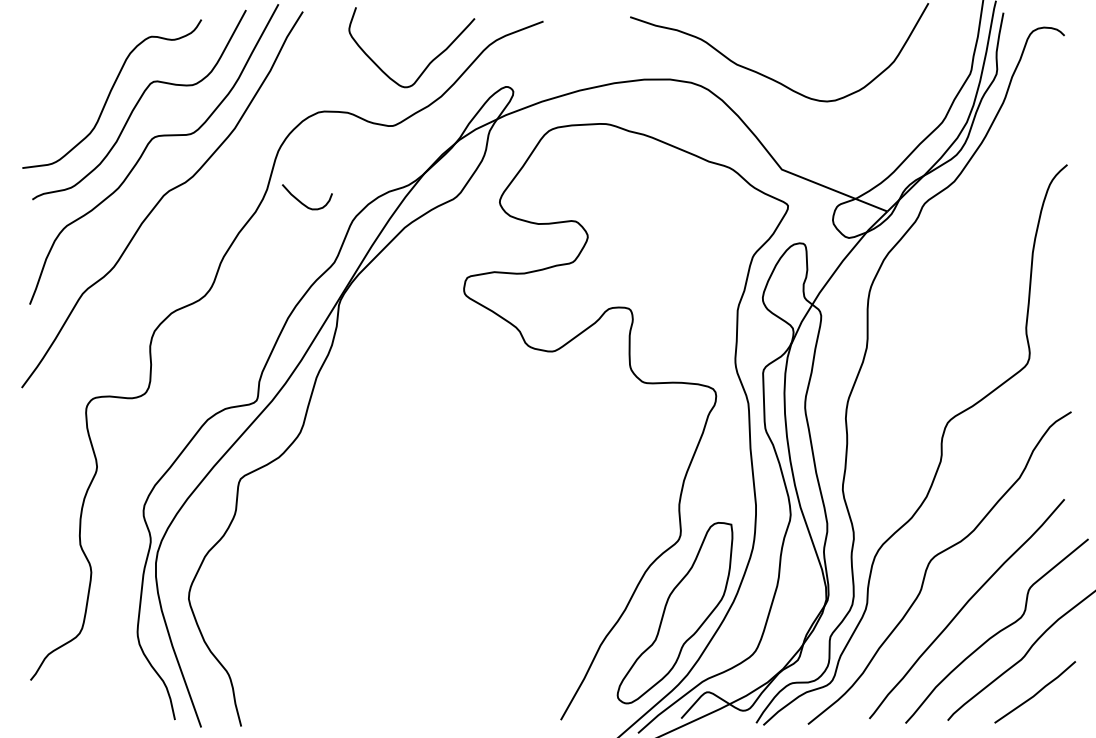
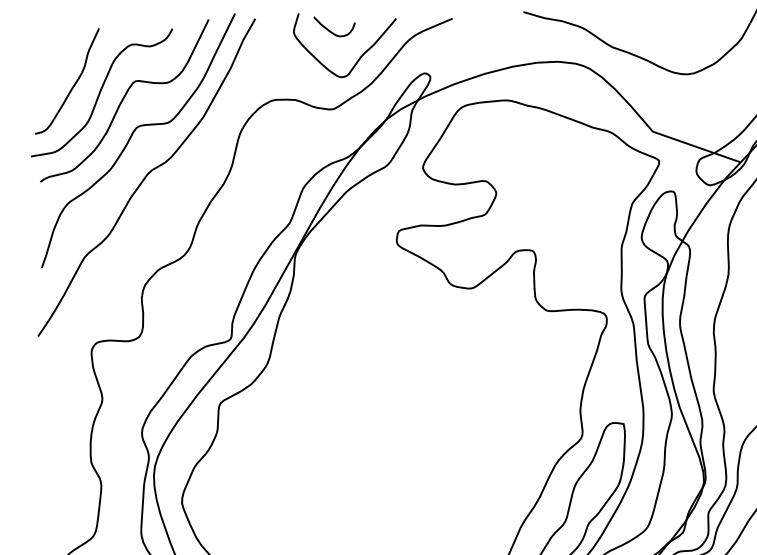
curve: (77, 83) -> (73, 85), added
curve: (302, 202) -> (330, 31), moved

